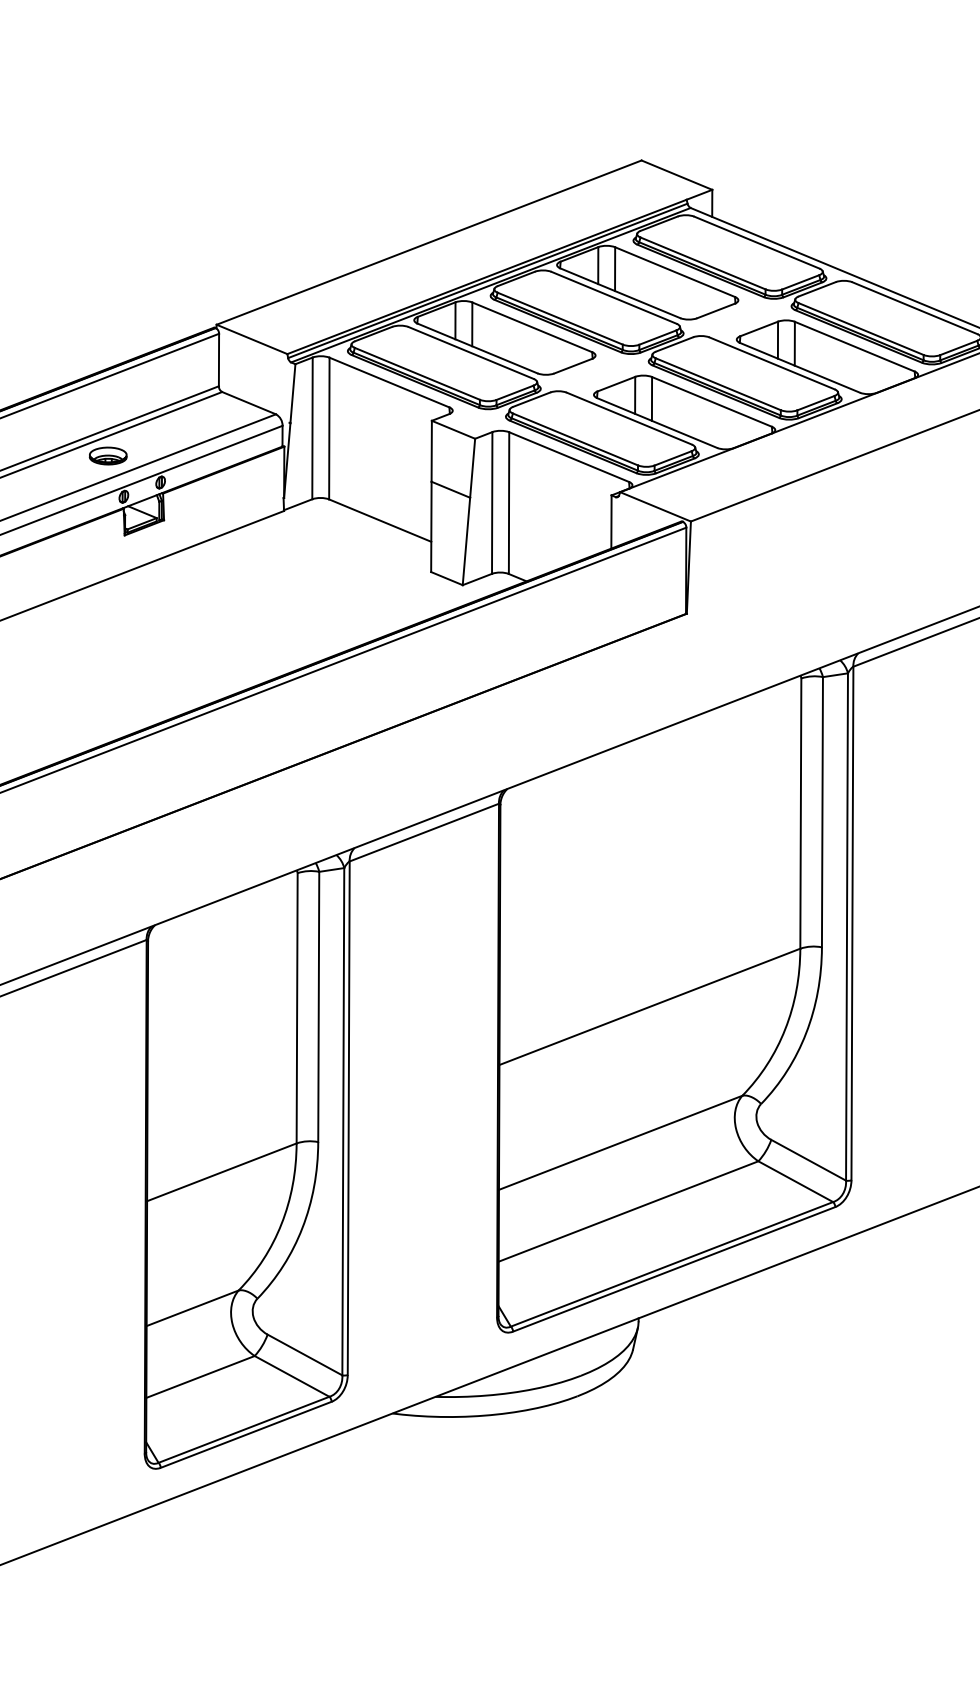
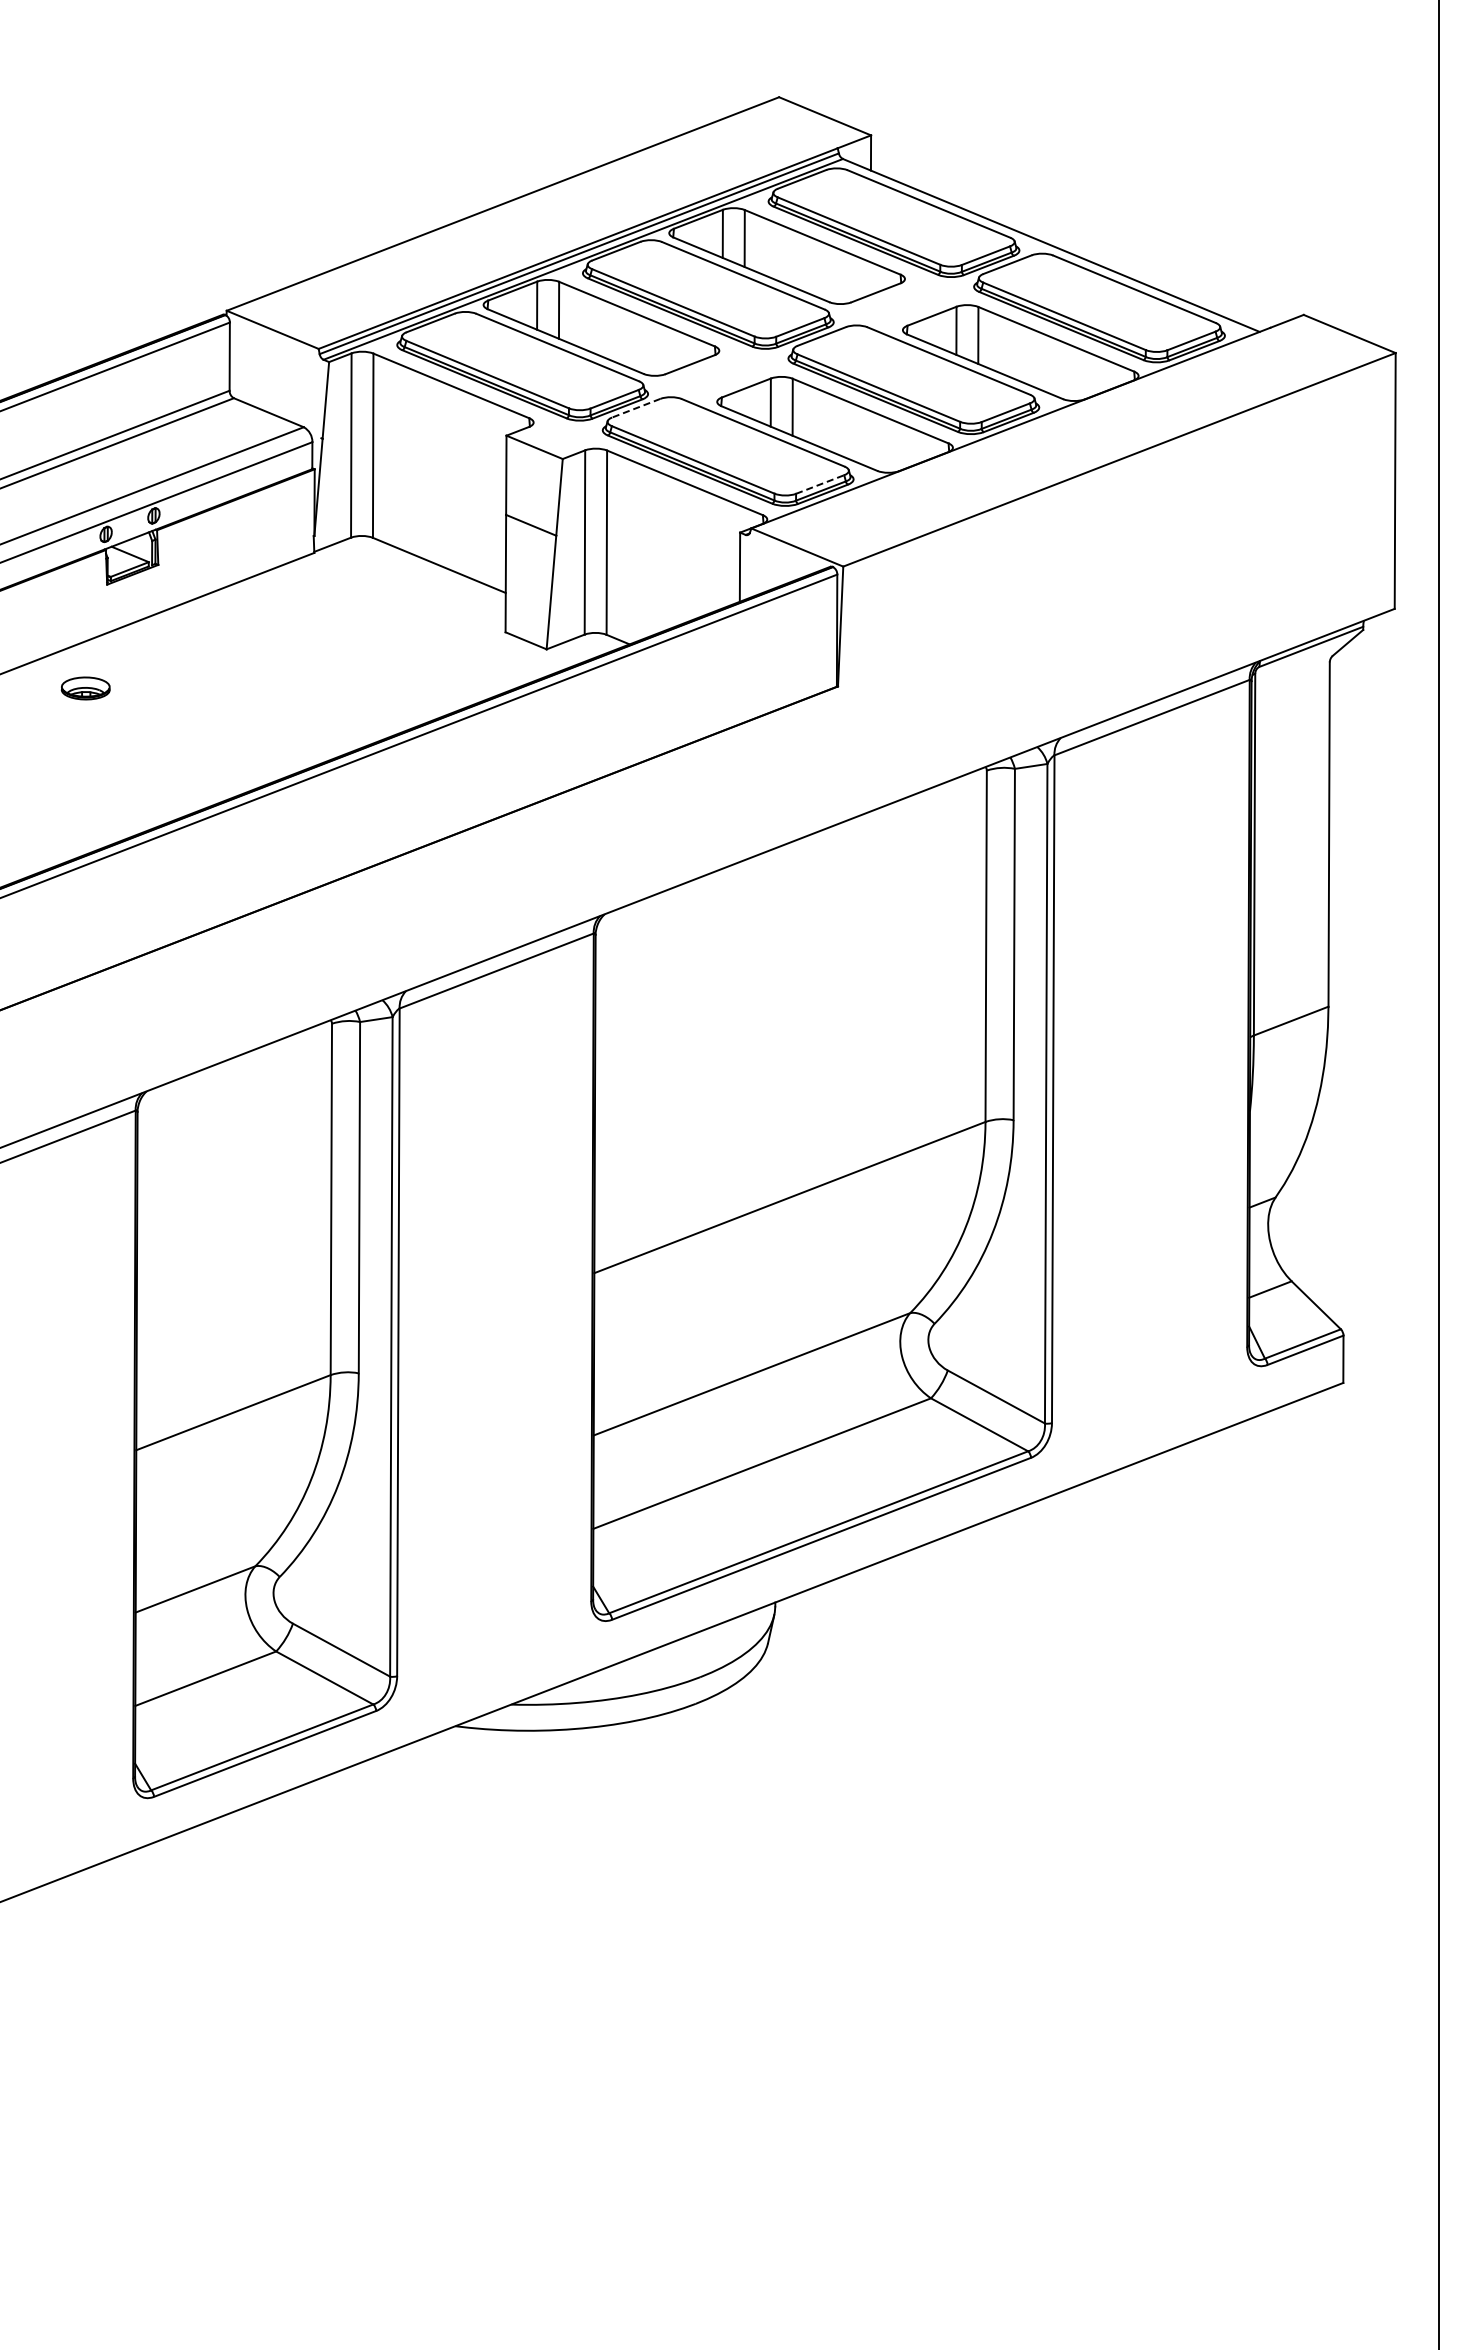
line: (531, 399) -> (636, 408), solid -> dashed
part: (108, 456) -> (85, 688), moved
line: (673, 458) -> (820, 484), solid -> dashed

